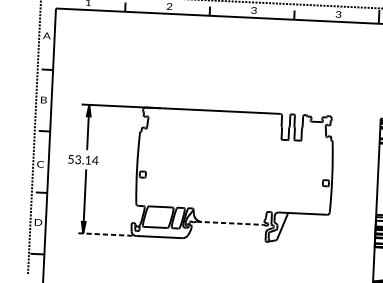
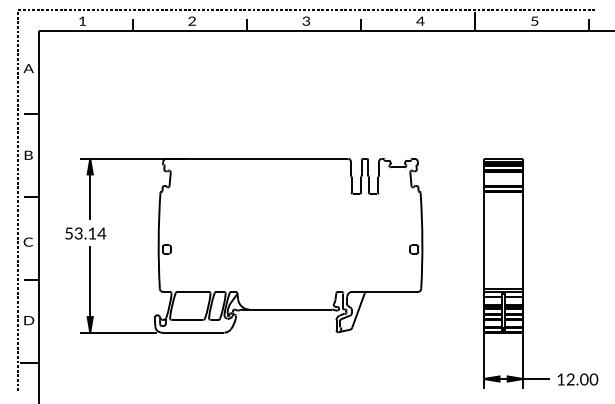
text: (338, 13) -> (420, 20), 3 -> 4
line: (230, 223) -> (287, 309), dashed -> solid
line: (103, 234) -> (117, 332), dashed -> solid

